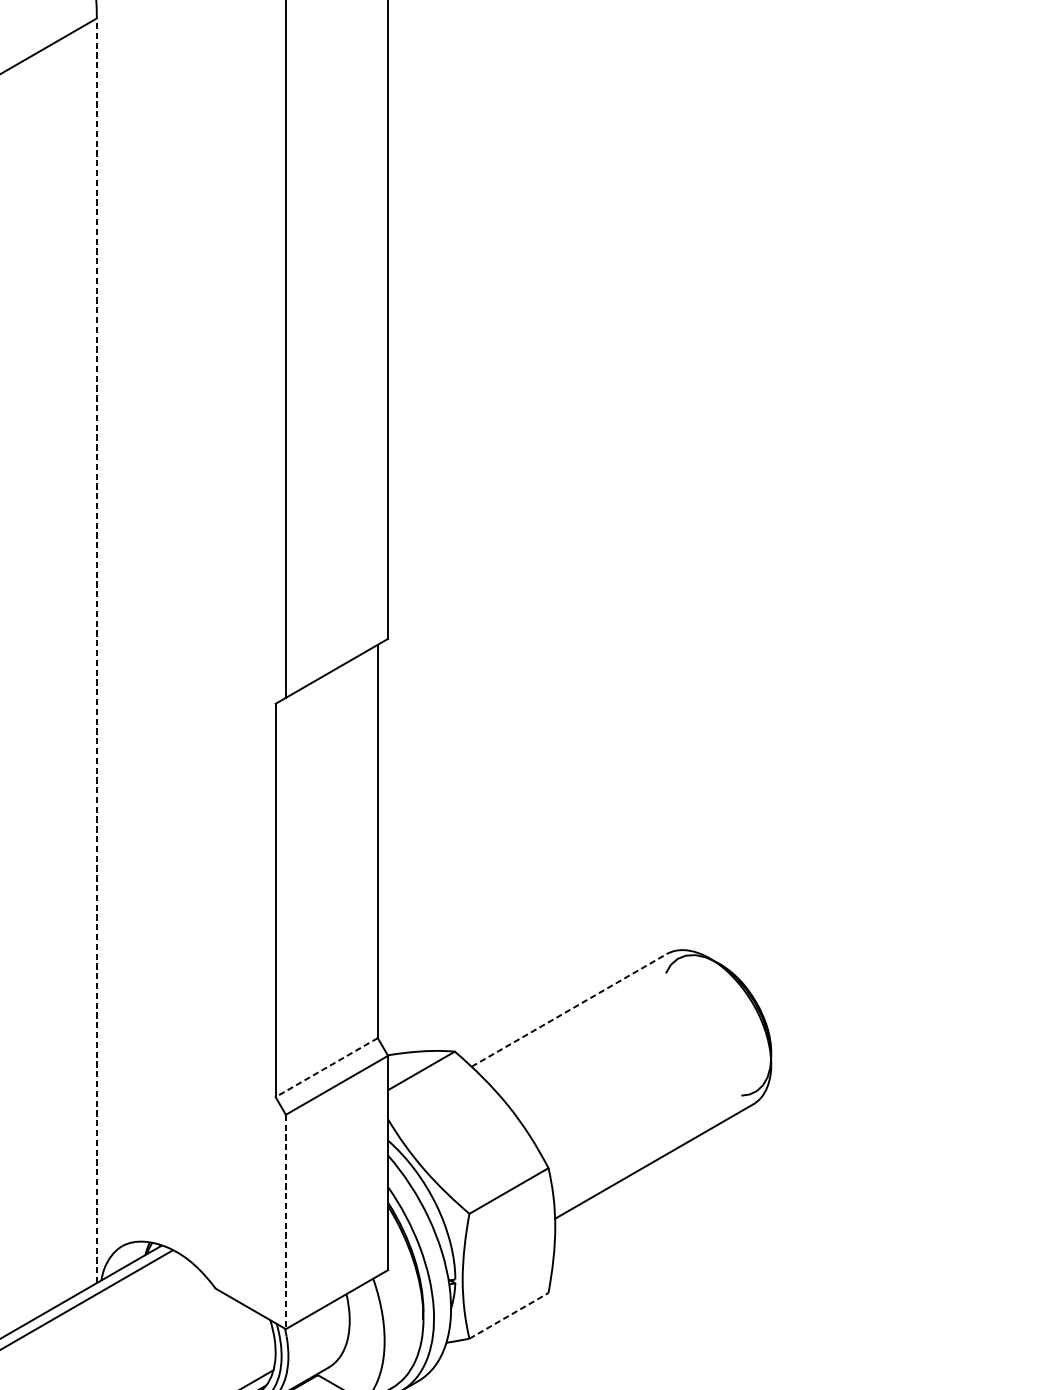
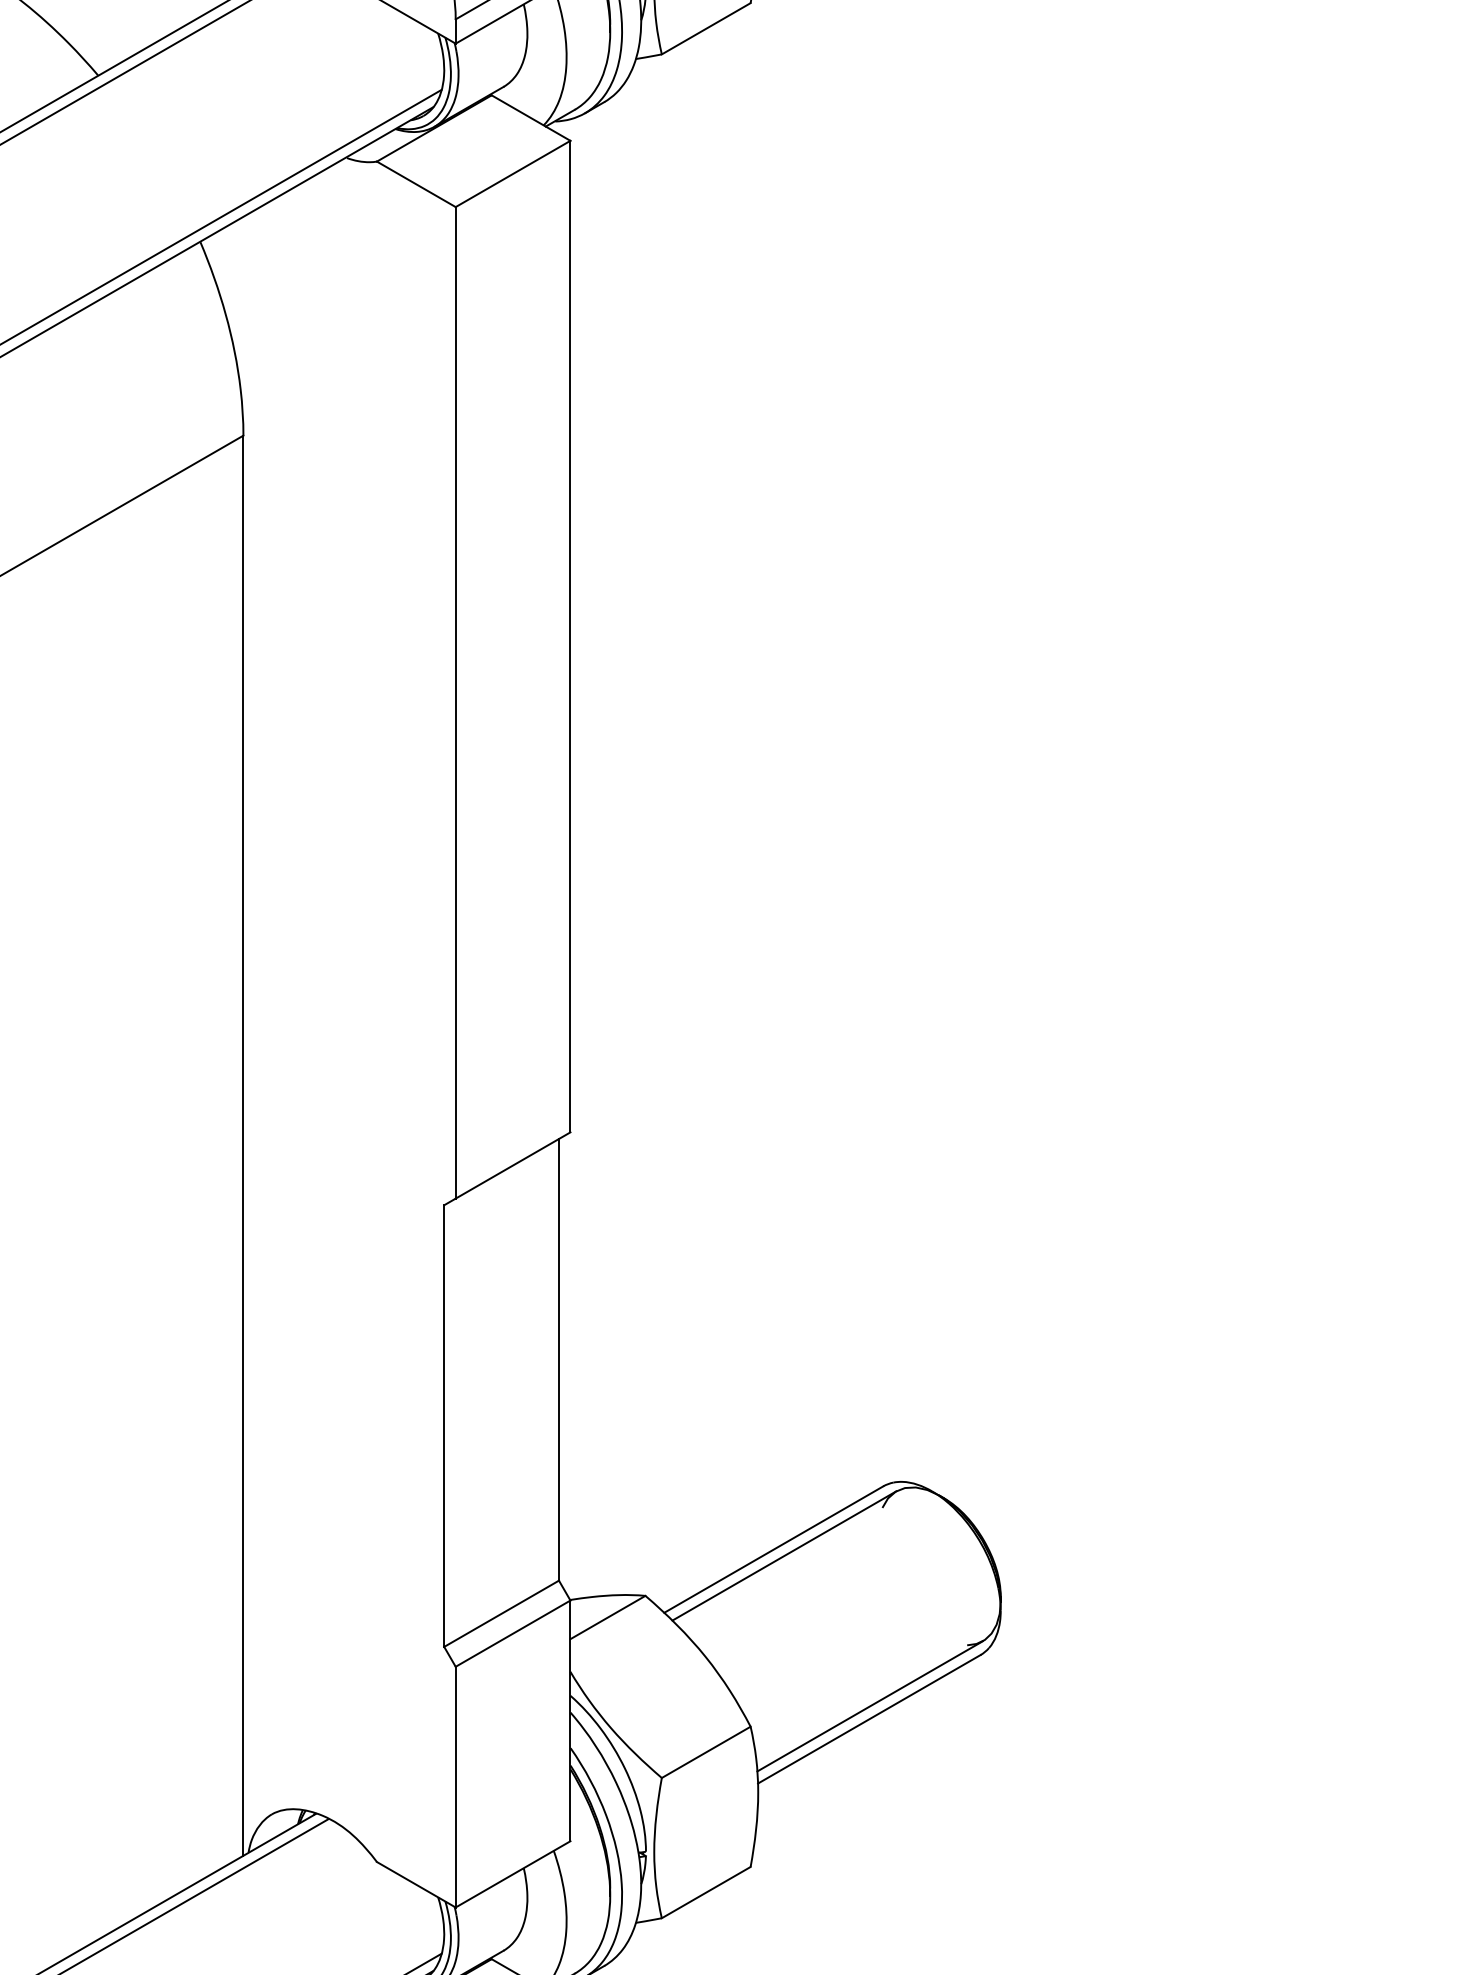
line: (96, 650) -> (243, 1145), dashed -> solid
line: (569, 1010) -> (774, 1549), dashed -> solid
line: (578, 1015) -> (784, 1555), added
line: (326, 1068) -> (501, 1614), dashed -> solid
line: (654, 1150) -> (869, 1706), added
line: (285, 1222) -> (455, 1787), dashed -> solid
line: (509, 1315) -> (706, 1892), dashed -> solid

